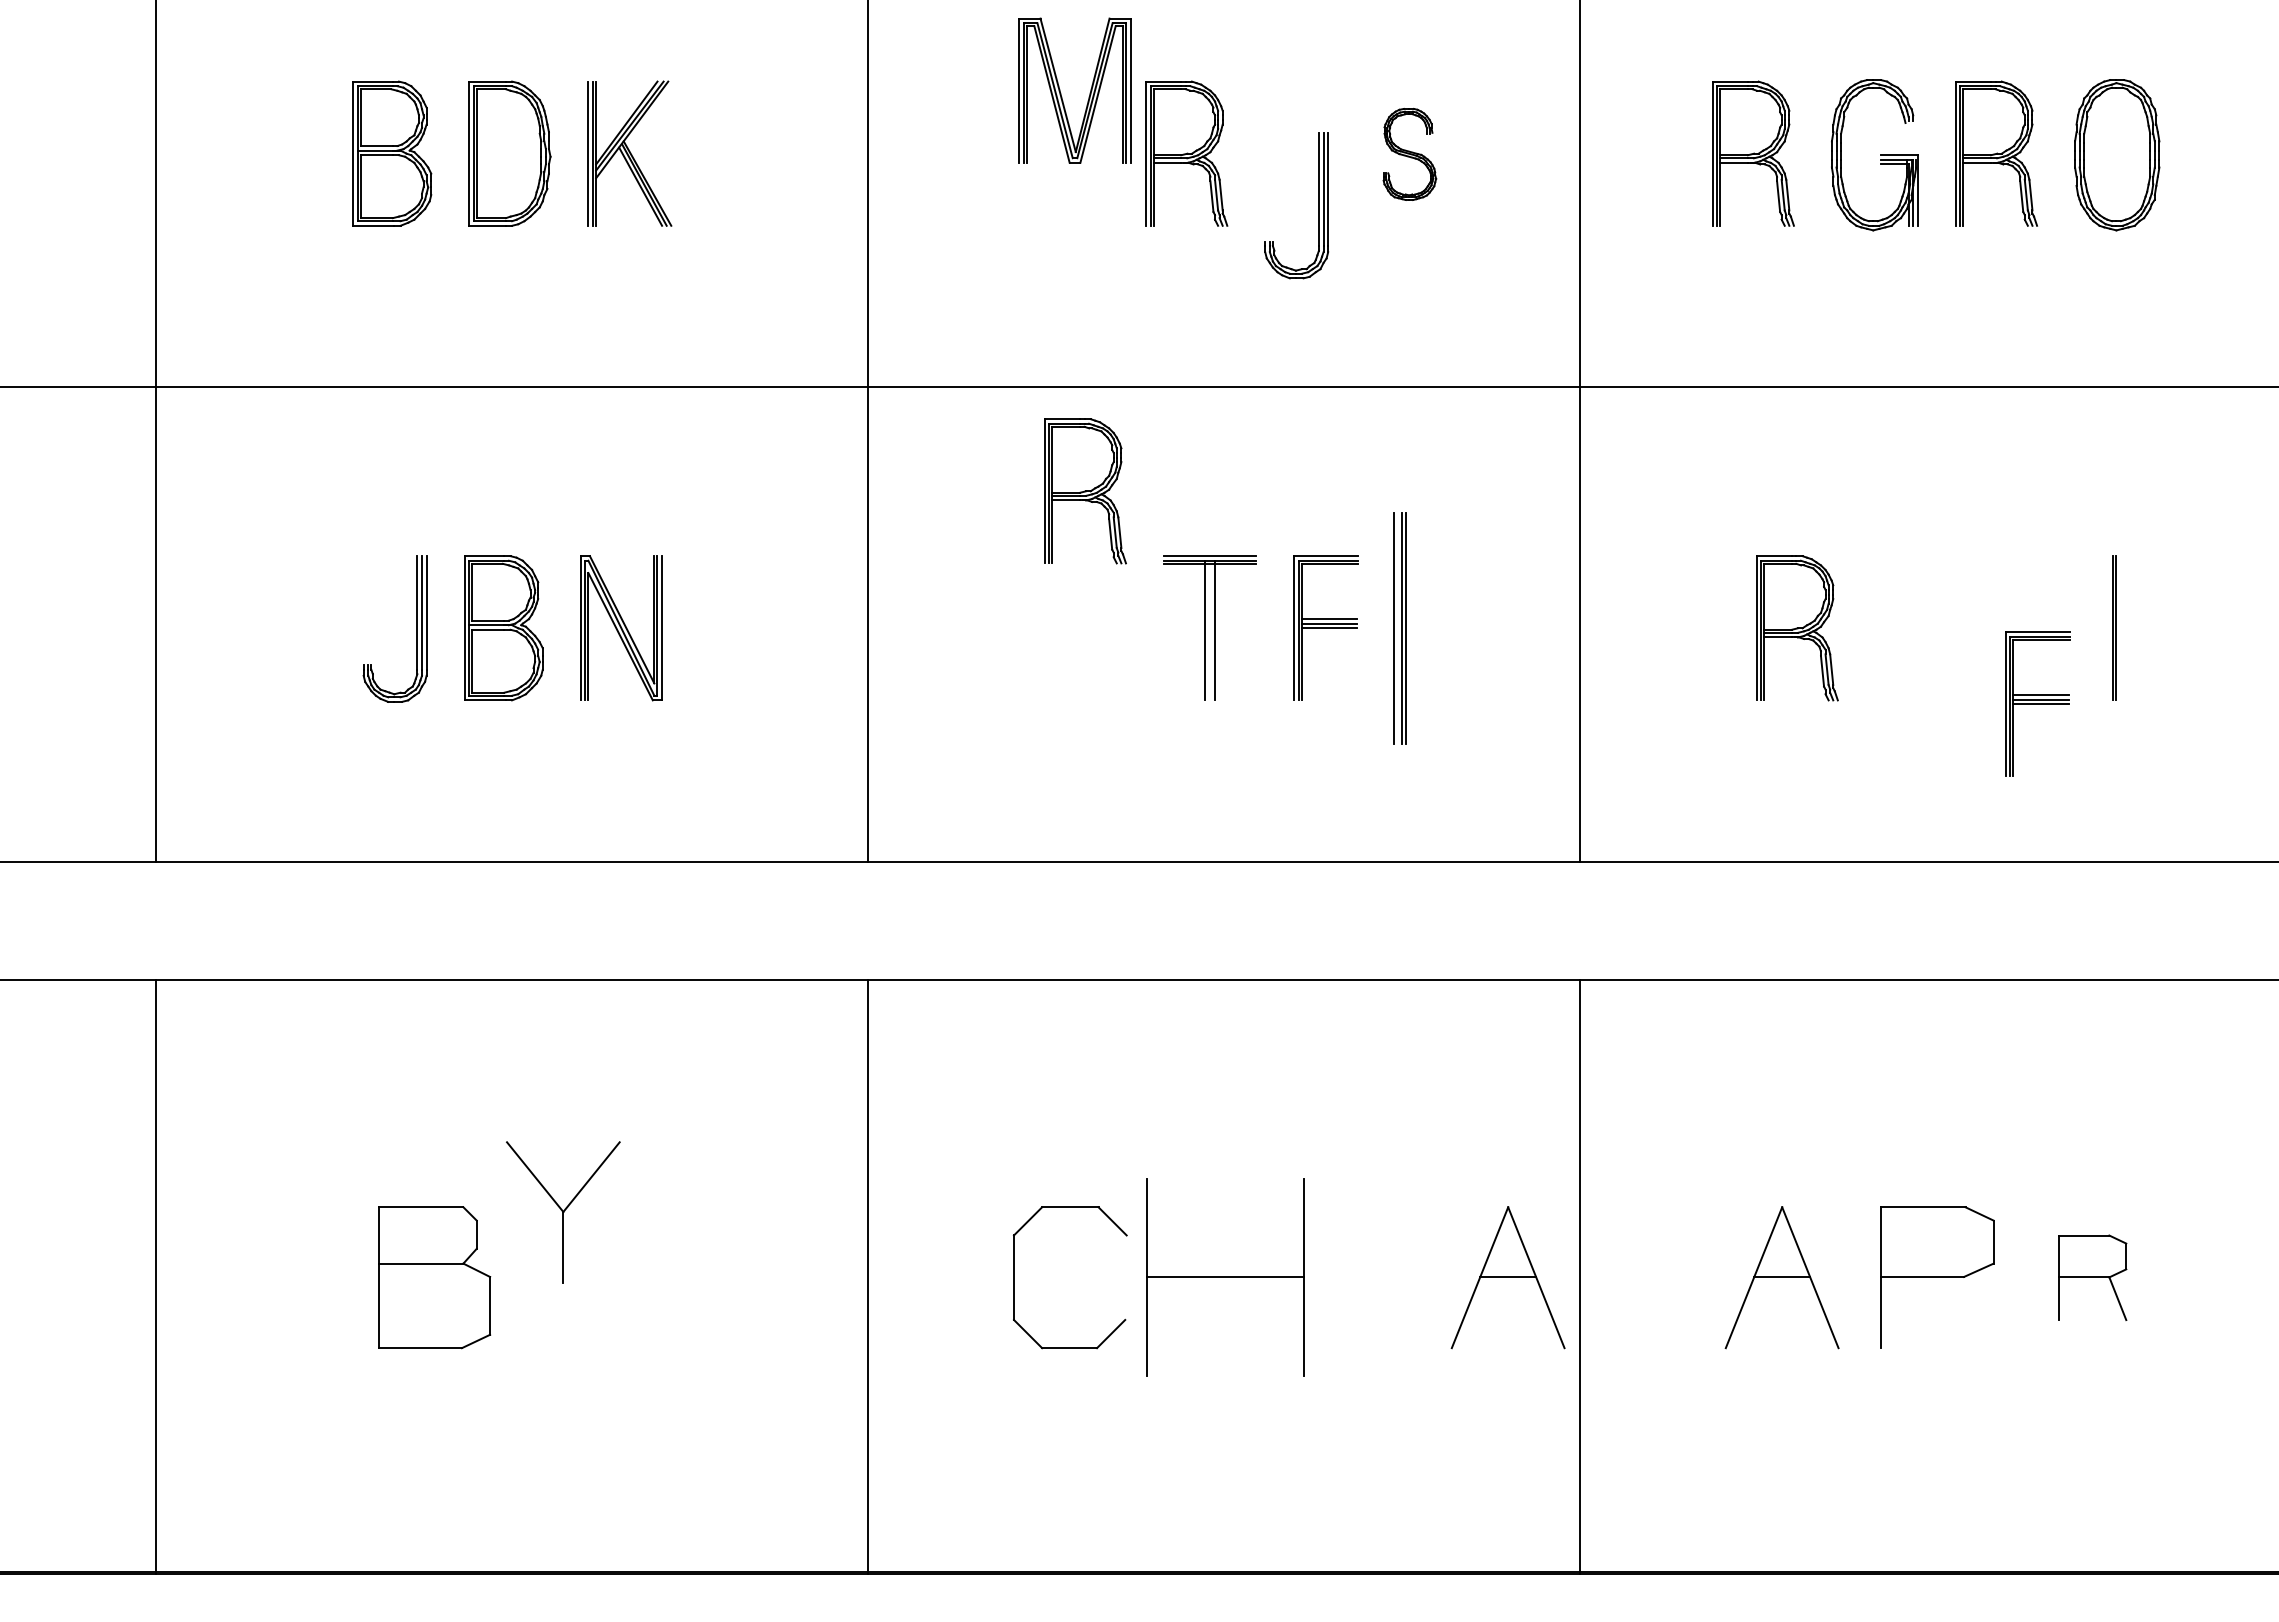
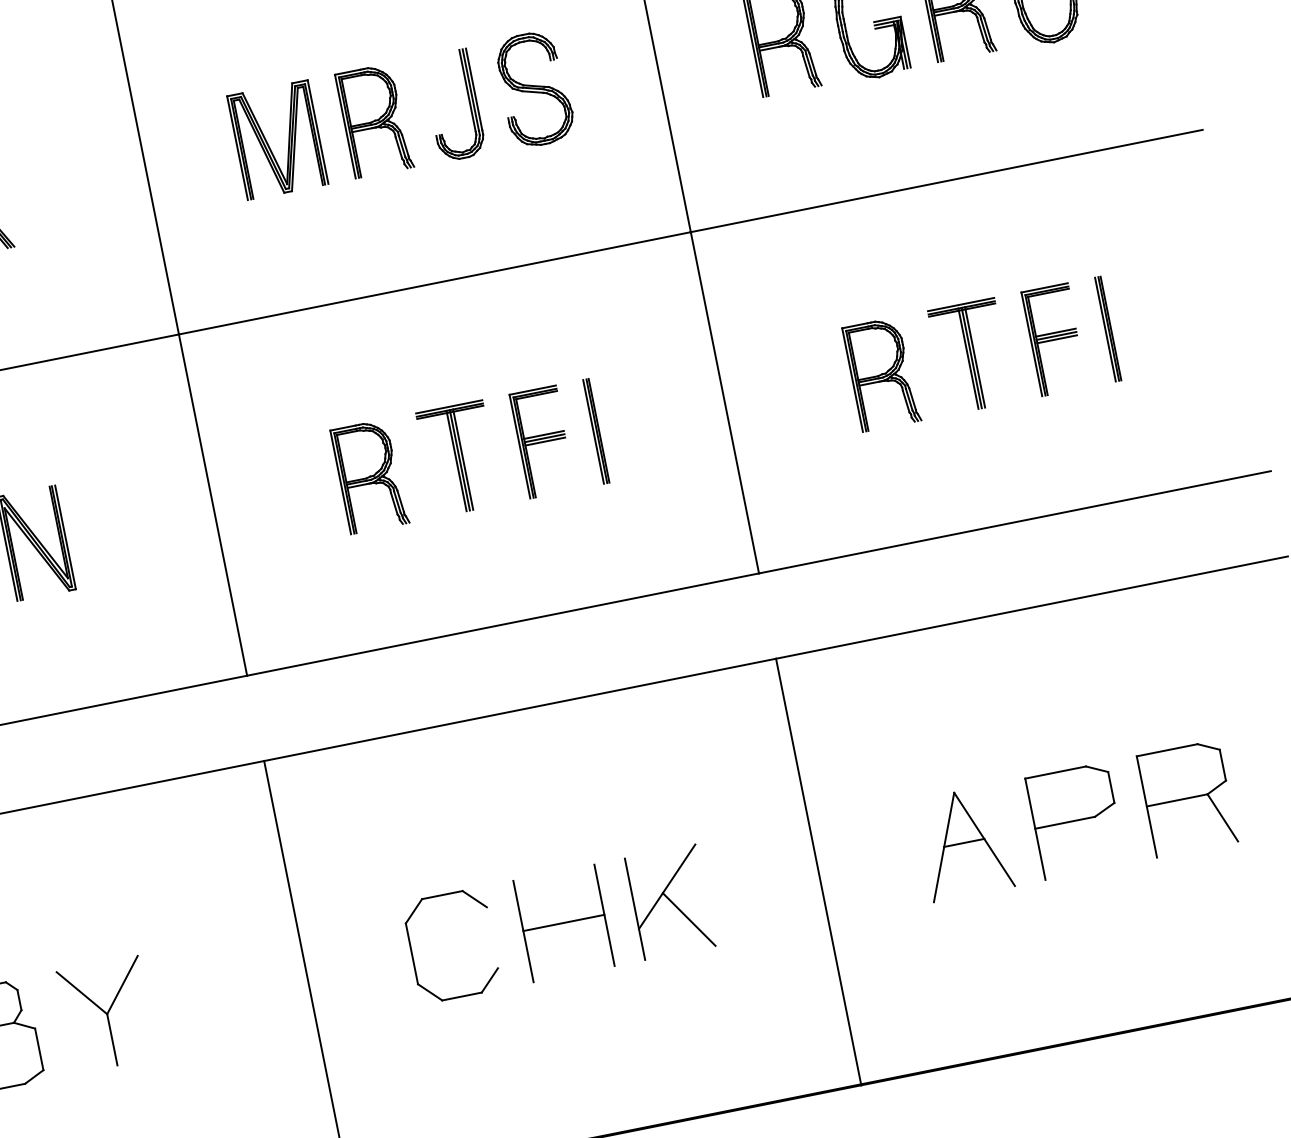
part: (1061, 93) -> (268, 144), moved
part: (1409, 154) -> (534, 89), size x1.67
part: (1318, 205) -> (469, 102), moved
part: (1085, 491) -> (370, 476), moved
part: (1399, 627) -> (595, 430), size x0.62
part: (1921, 627) -> (971, 355), added
line: (2108, 628) -> (1105, 329), added
line: (1209, 630) -> (459, 460), added
part: (2037, 703) -> (1054, 339), moved
part: (563, 1212) -> (107, 1014), moved
part: (1225, 1277) -> (564, 923), size x0.71
part: (1373, 1277) -> (670, 902), added
part: (1507, 1277) -> (766, 882), removed
part: (2092, 1277) -> (1187, 798), size x1.67

